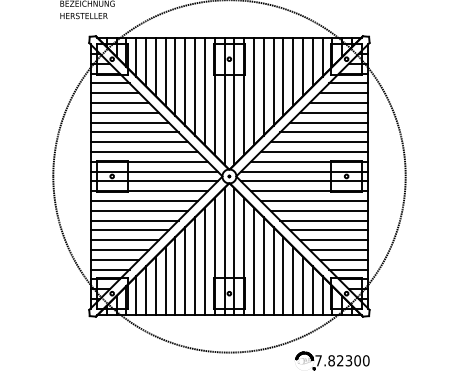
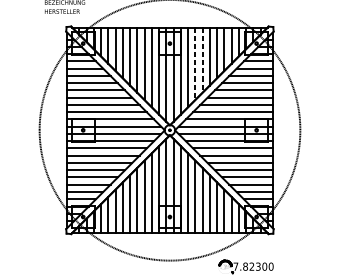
line: (273, 82) -> (202, 60), solid -> dashed
line: (263, 86) -> (195, 63), solid -> dashed

